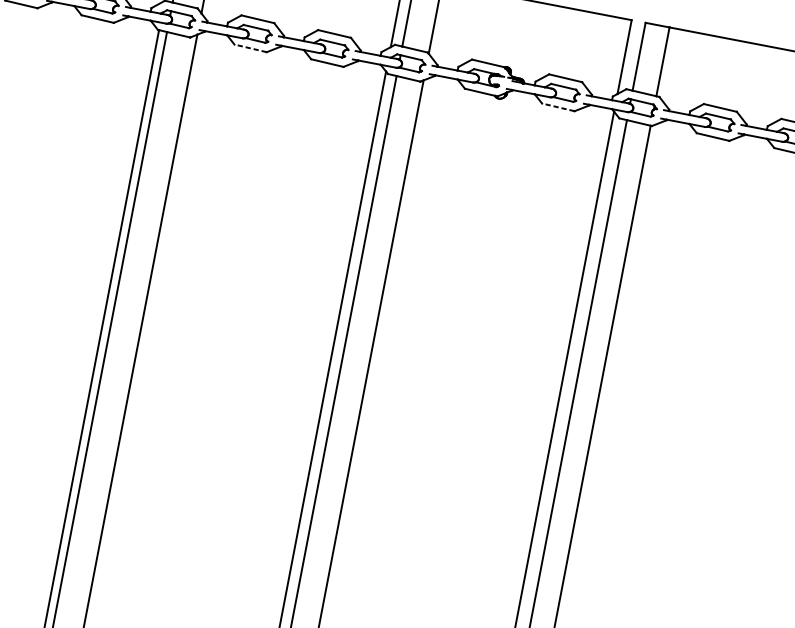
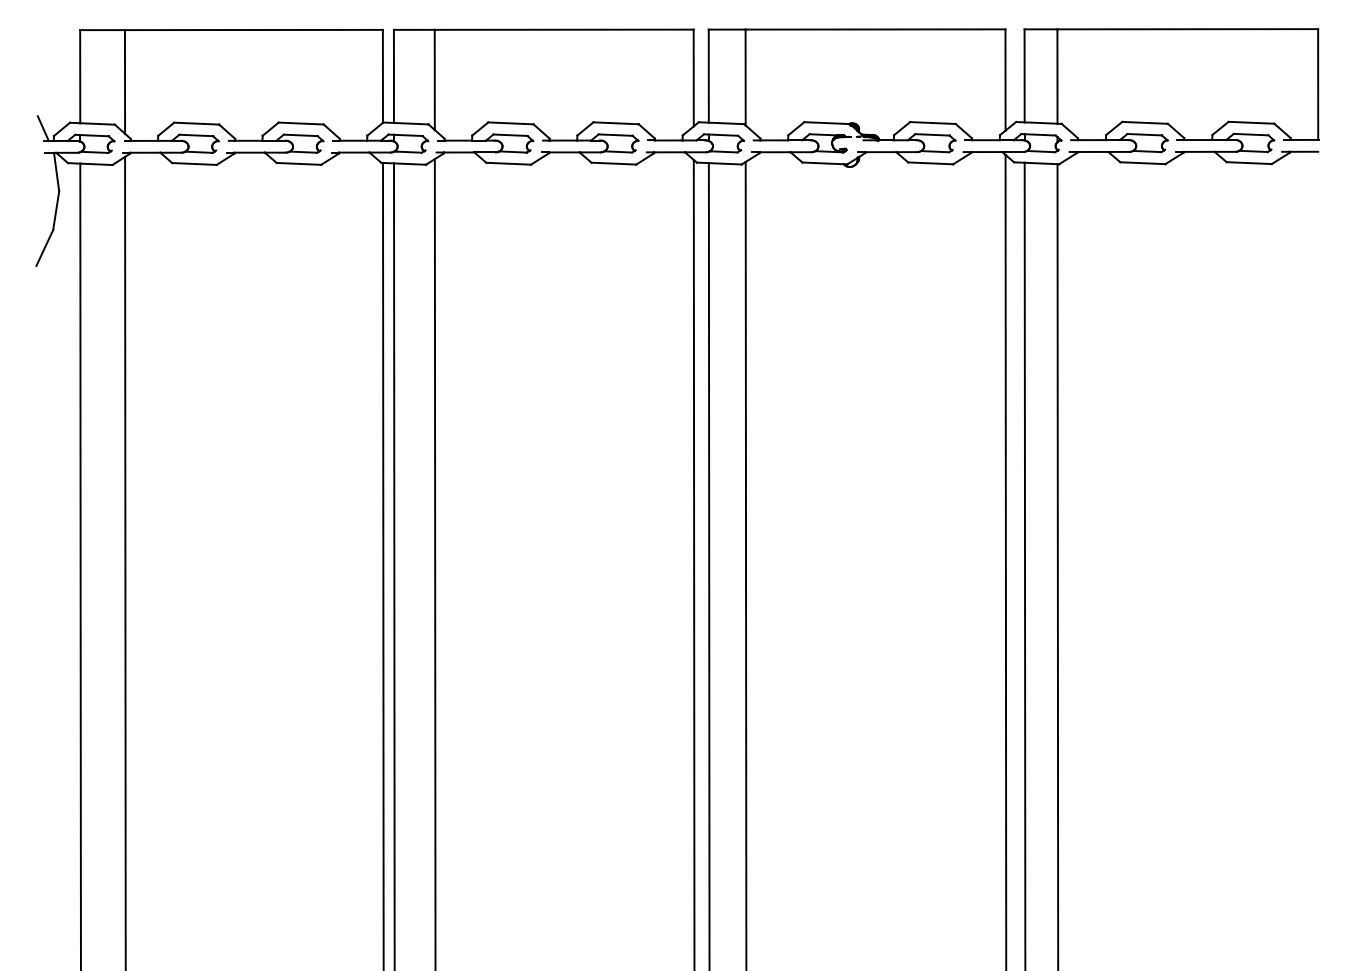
line: (250, 48) -> (508, 163), dashed -> solid
line: (558, 107) -> (930, 163), dashed -> solid

